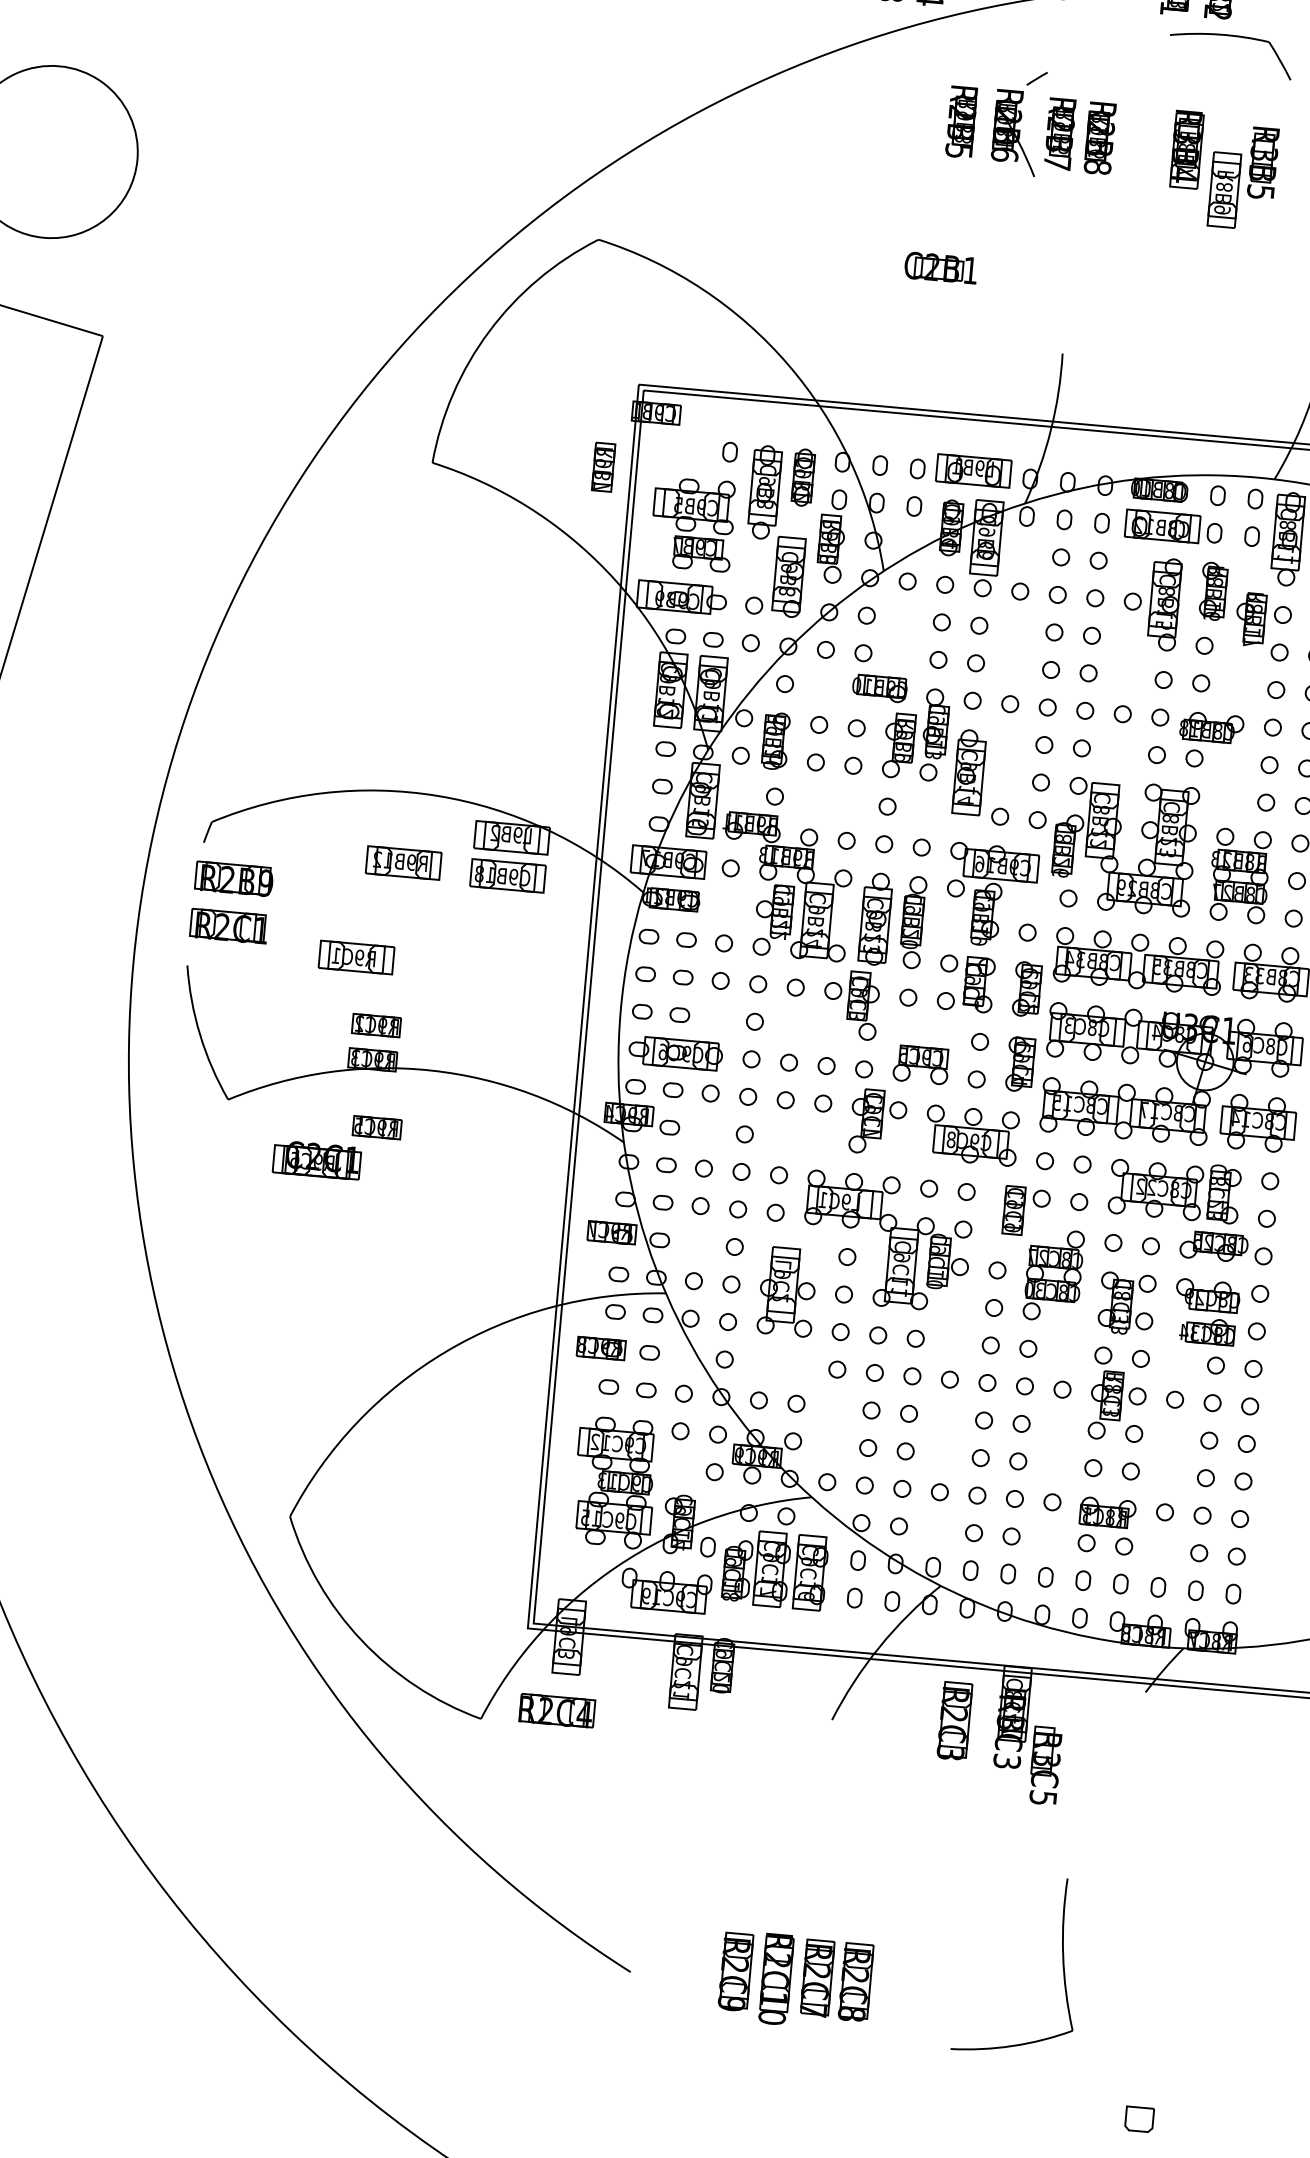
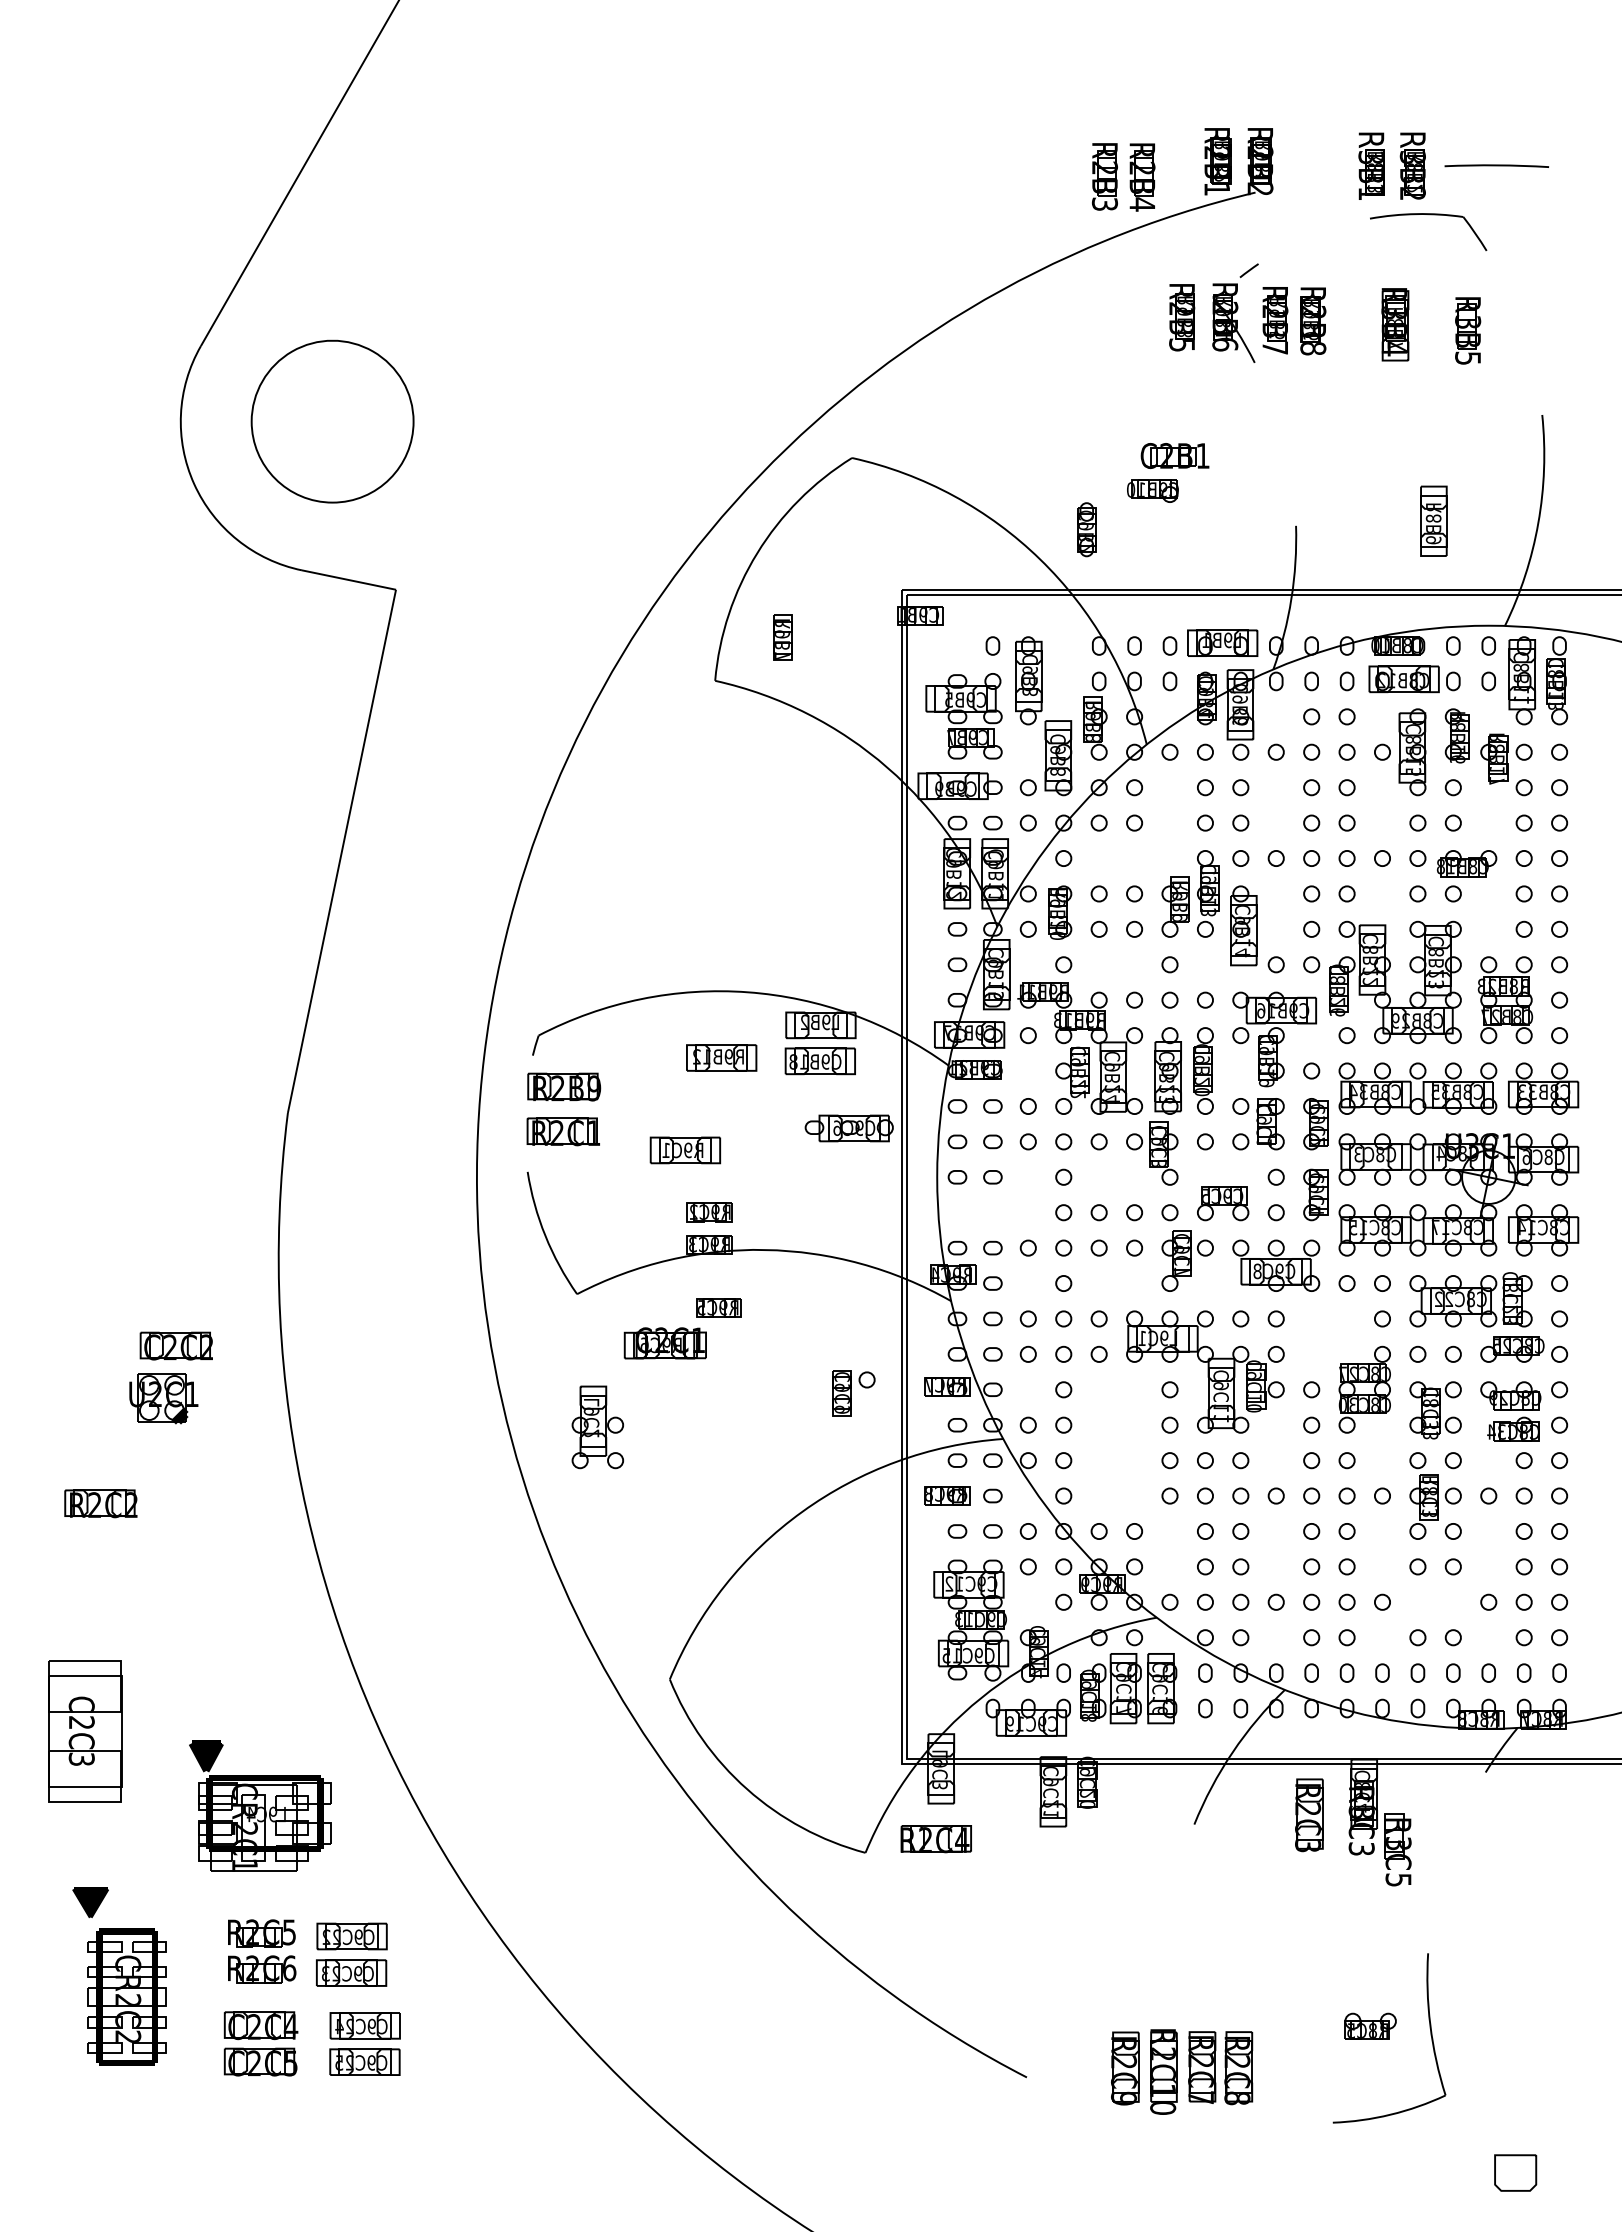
part: (1224, 189) -> (1433, 520), moved
part: (603, 467) -> (782, 637), moved
part: (803, 477) -> (1086, 529), moved
part: (879, 688) -> (1152, 490), moved
part: (674, 1053) -> (848, 1128), moved
part: (1026, 1211) -> (853, 1393), moved
part: (787, 1291) -> (597, 1427), moved
part: (1108, 1511) -> (1370, 2025), moved
part: (1139, 2119) -> (1515, 2172), size x1.6

